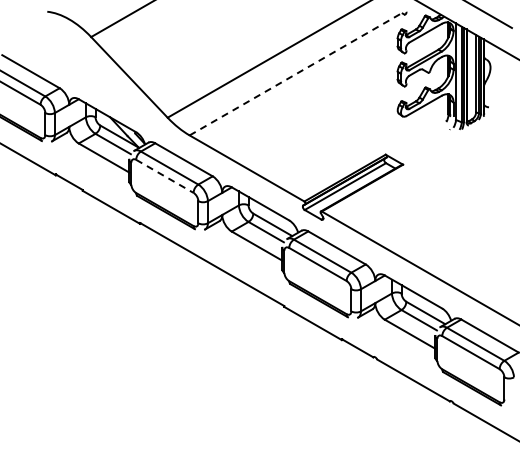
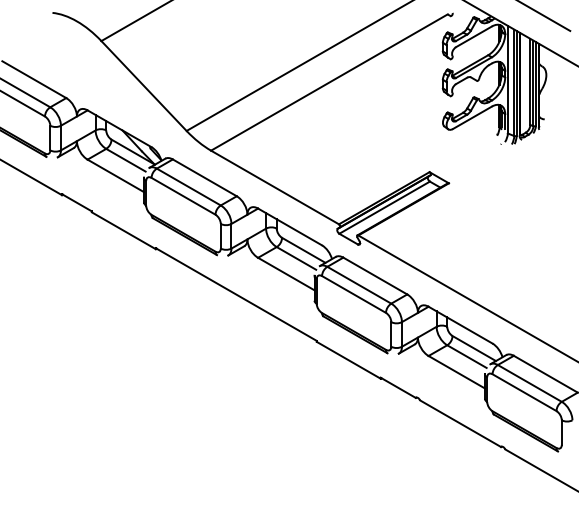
line: (295, 74) -> (329, 82), dashed -> solid
line: (165, 176) -> (184, 196), dashed -> solid

